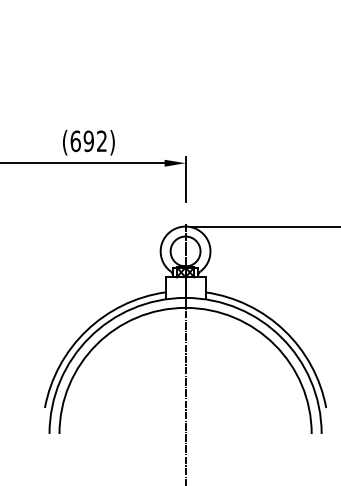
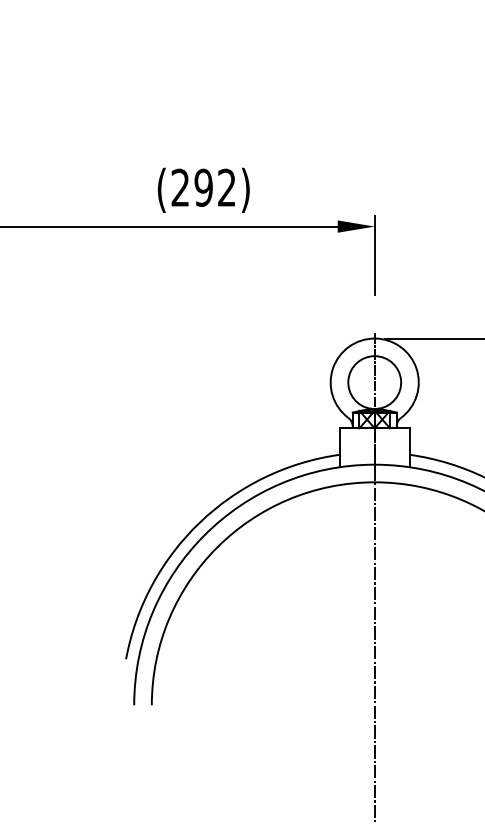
text: (75, 141) -> (180, 188), (692) -> (292)

